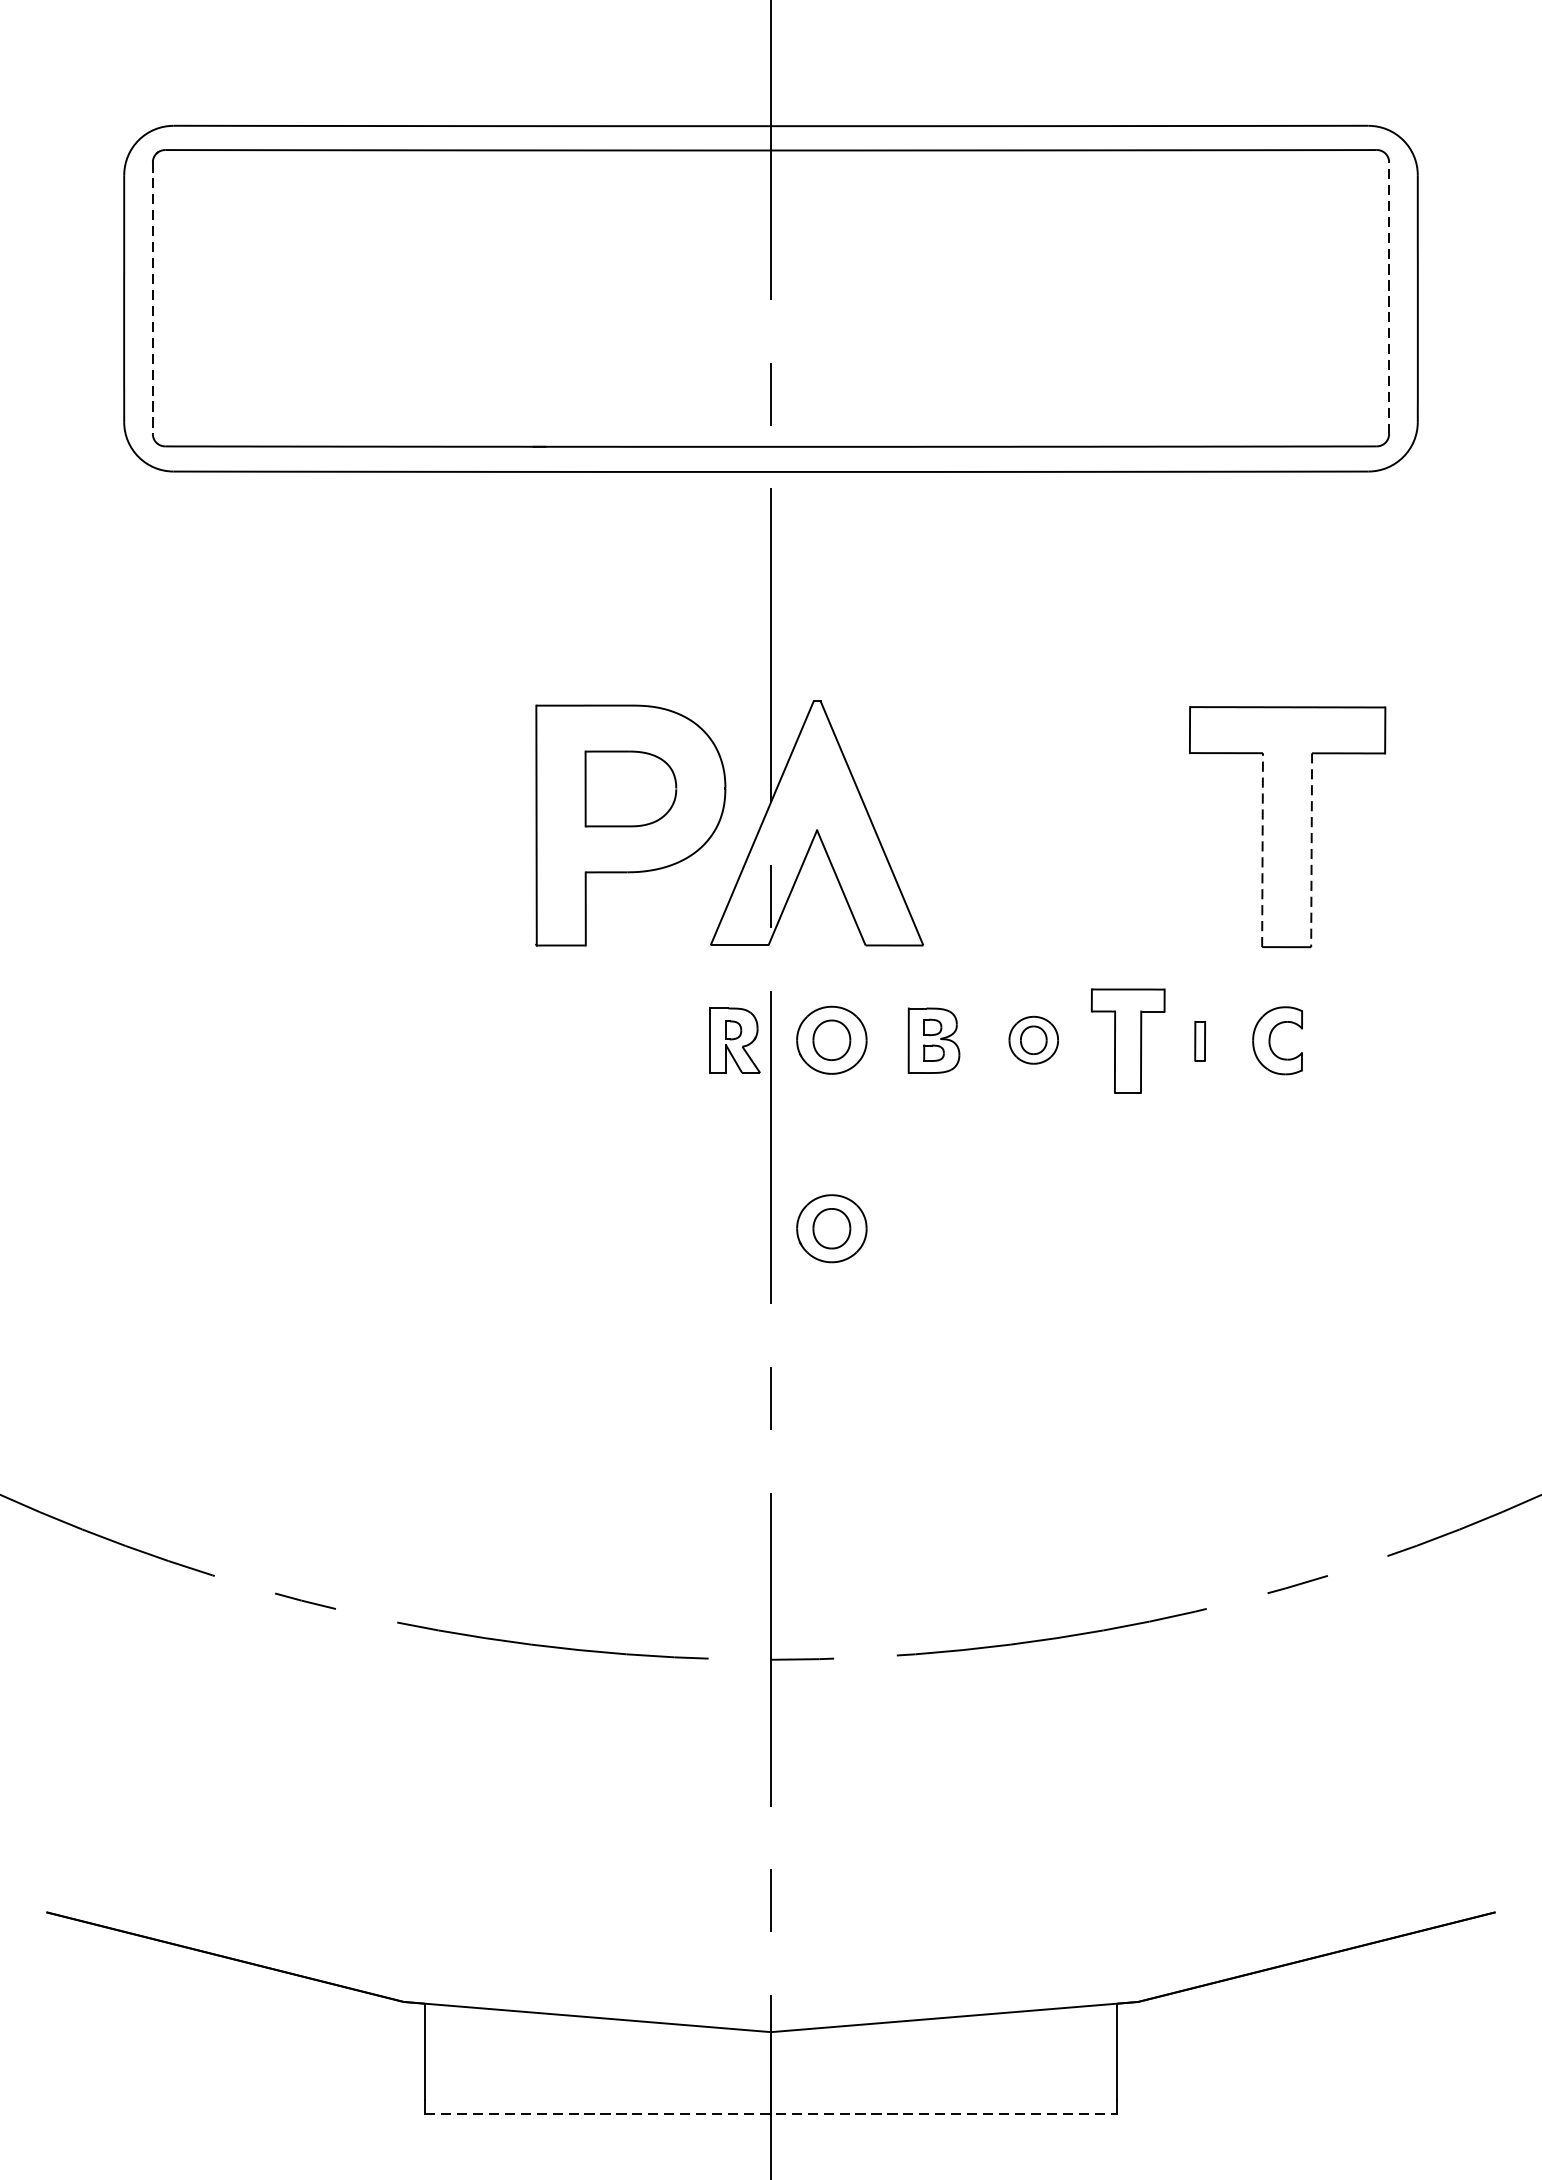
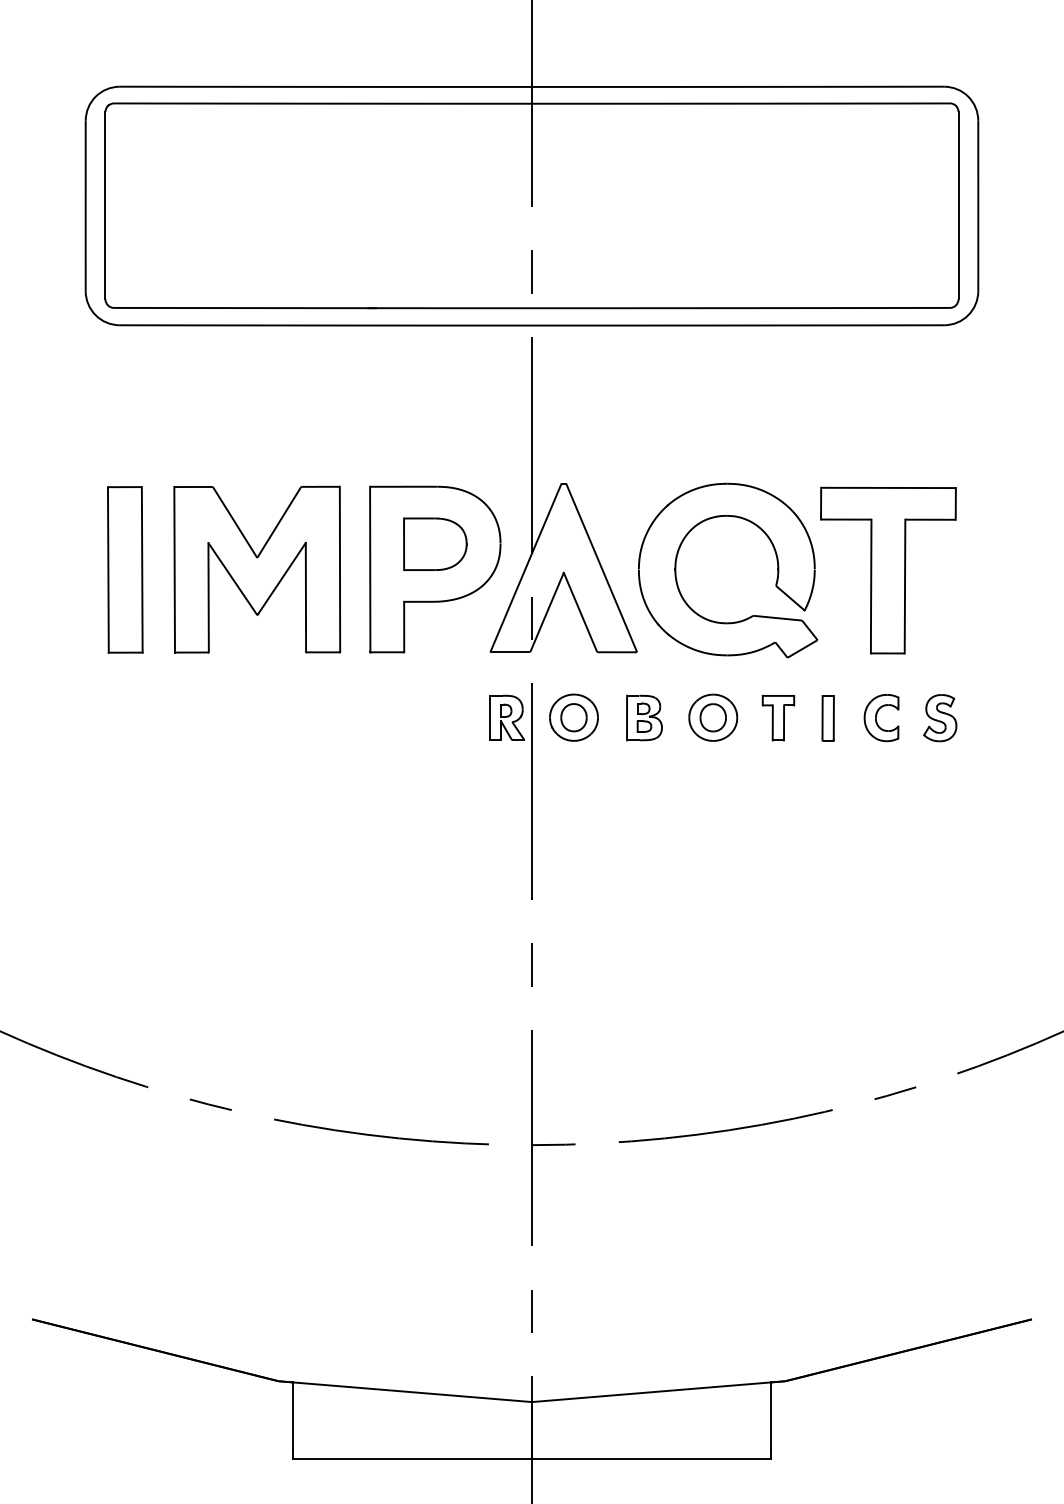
line: (152, 297) -> (105, 205), dashed -> solid
line: (1389, 297) -> (958, 205), dashed -> solid
part: (181, 825) -> (125, 569), added
part: (373, 825) -> (257, 569), added
part: (1125, 838) -> (776, 578), added
line: (1263, 850) -> (871, 586), dashed -> solid
line: (1312, 850) -> (905, 586), dashed -> solid
part: (1034, 1039) -> (713, 717), size x1.43
part: (1128, 1039) -> (778, 717), size x0.62
part: (1199, 1041) -> (827, 718), size x1.67
part: (1363, 1041) -> (940, 718), added
part: (831, 1228) -> (573, 847), removed
line: (771, 2113) -> (532, 1458), dashed -> solid

